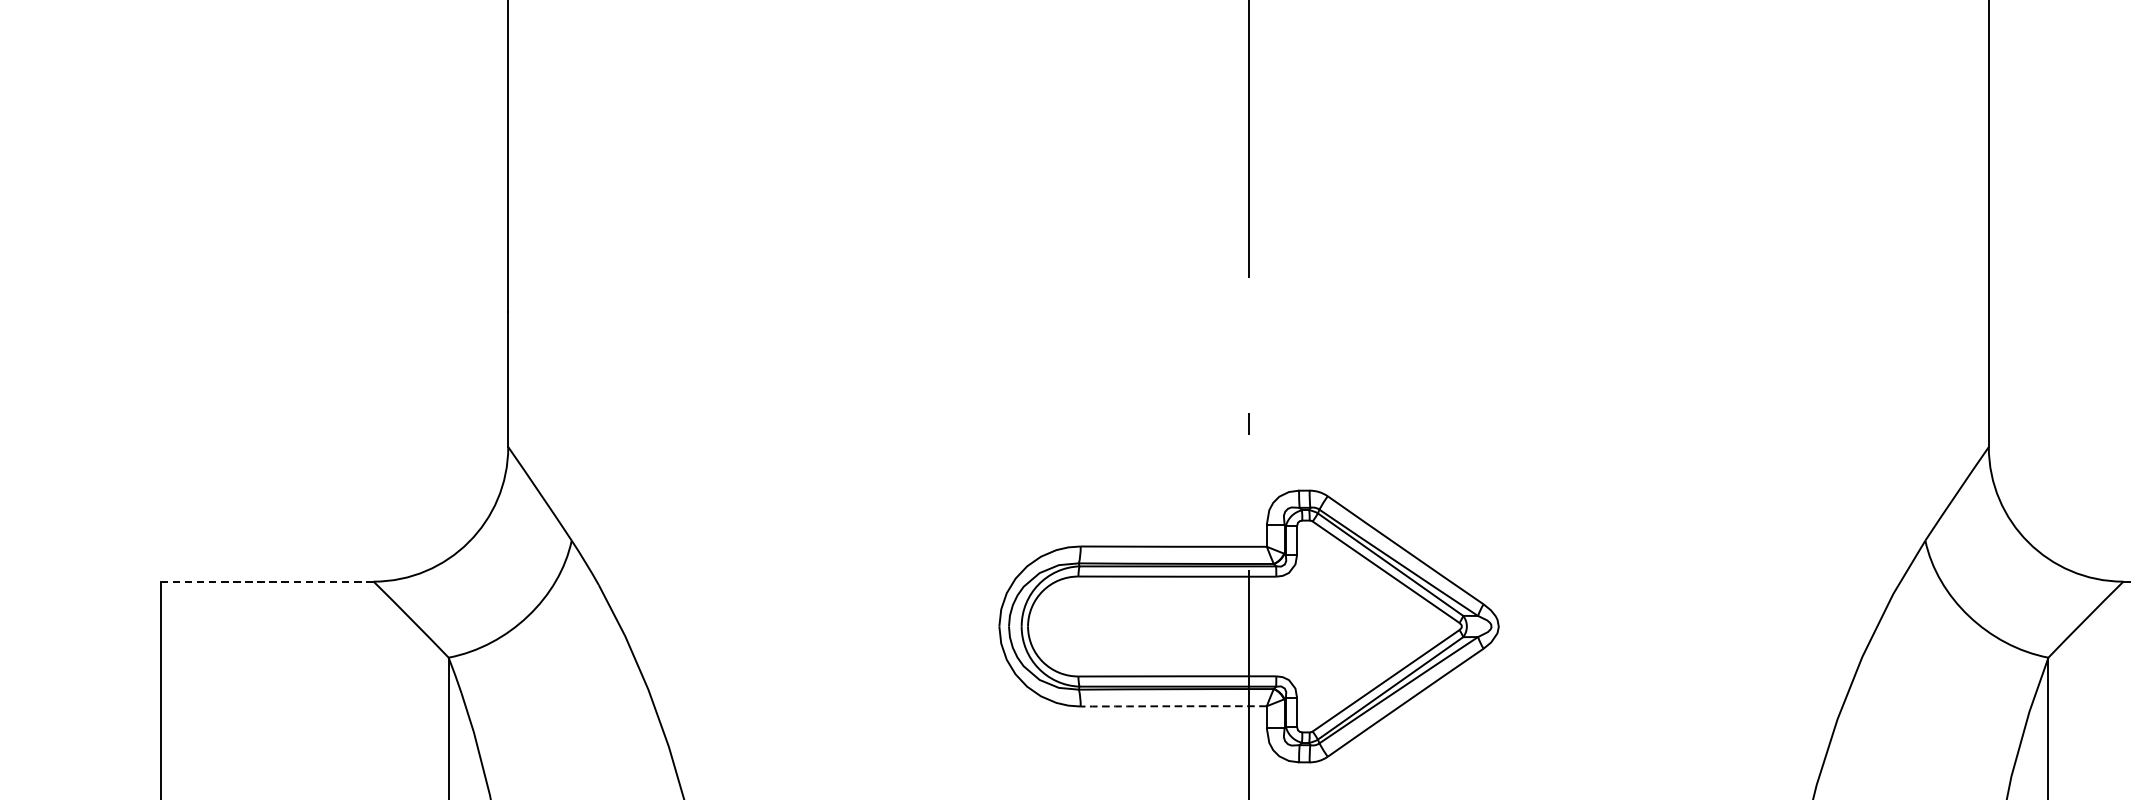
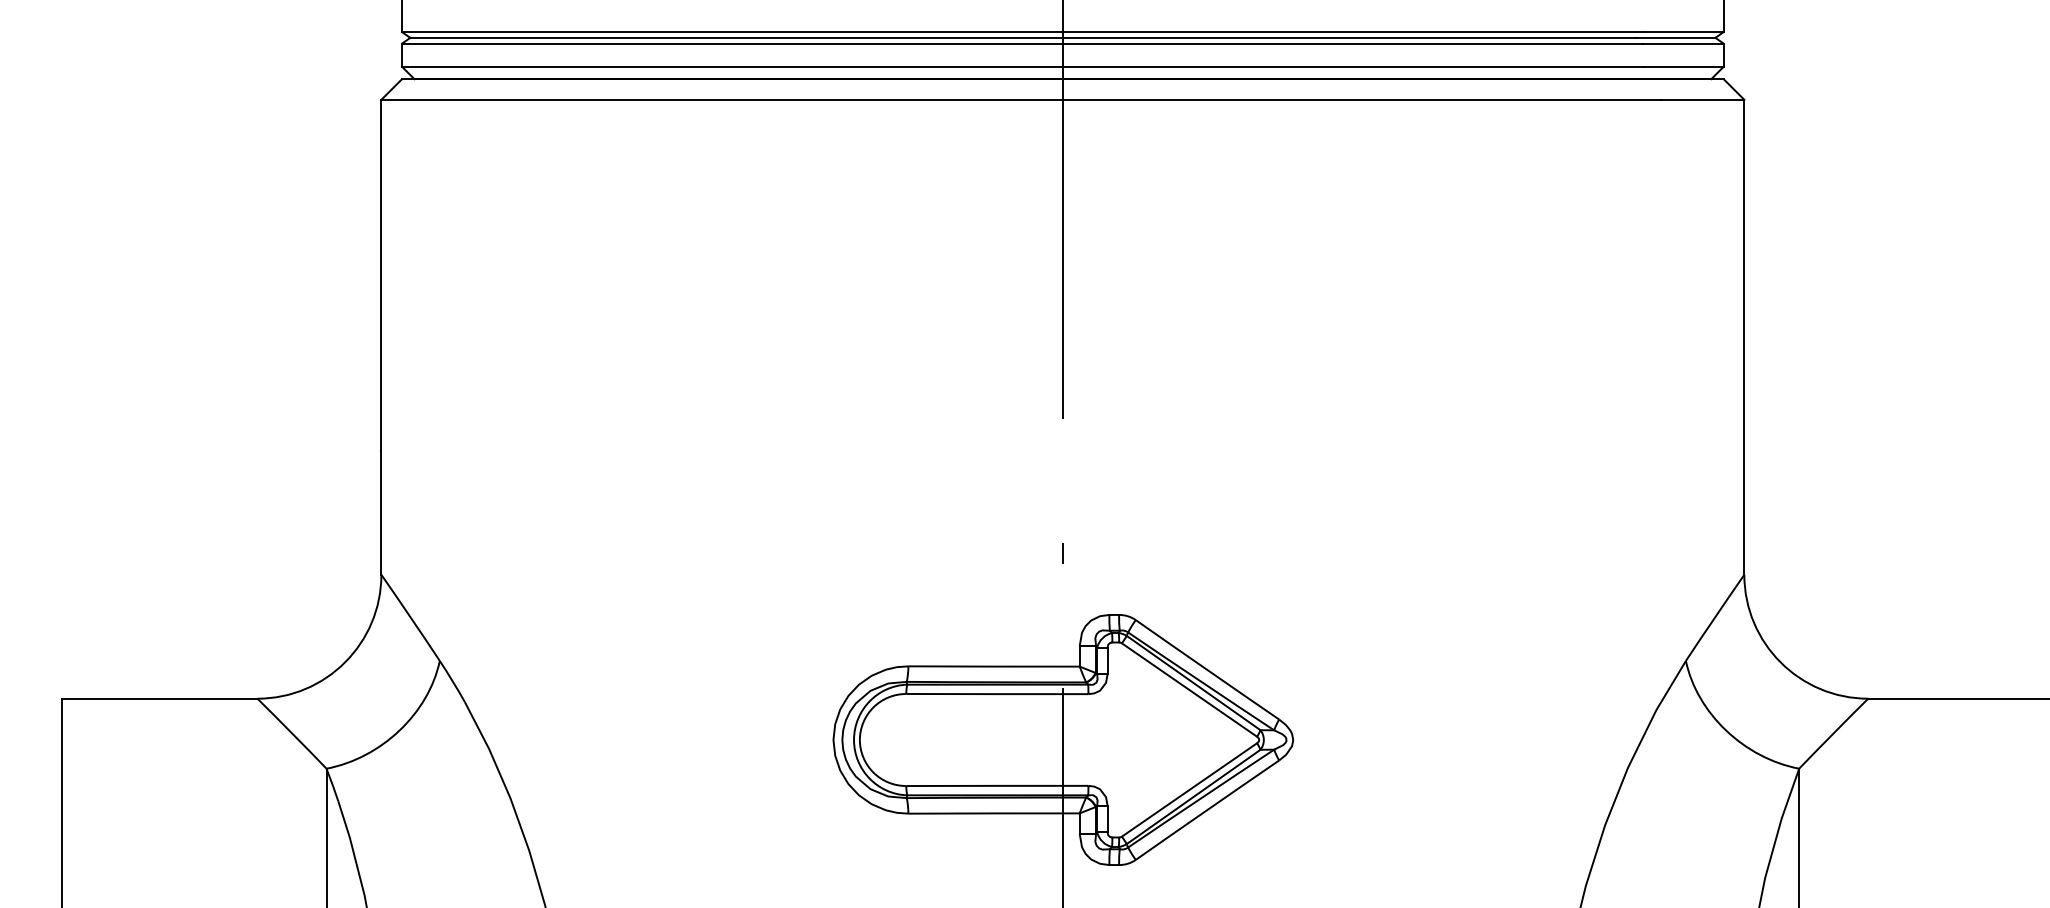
line: (267, 581) -> (159, 698), dashed -> solid
arc: (1174, 706) -> (994, 813), dashed -> solid

